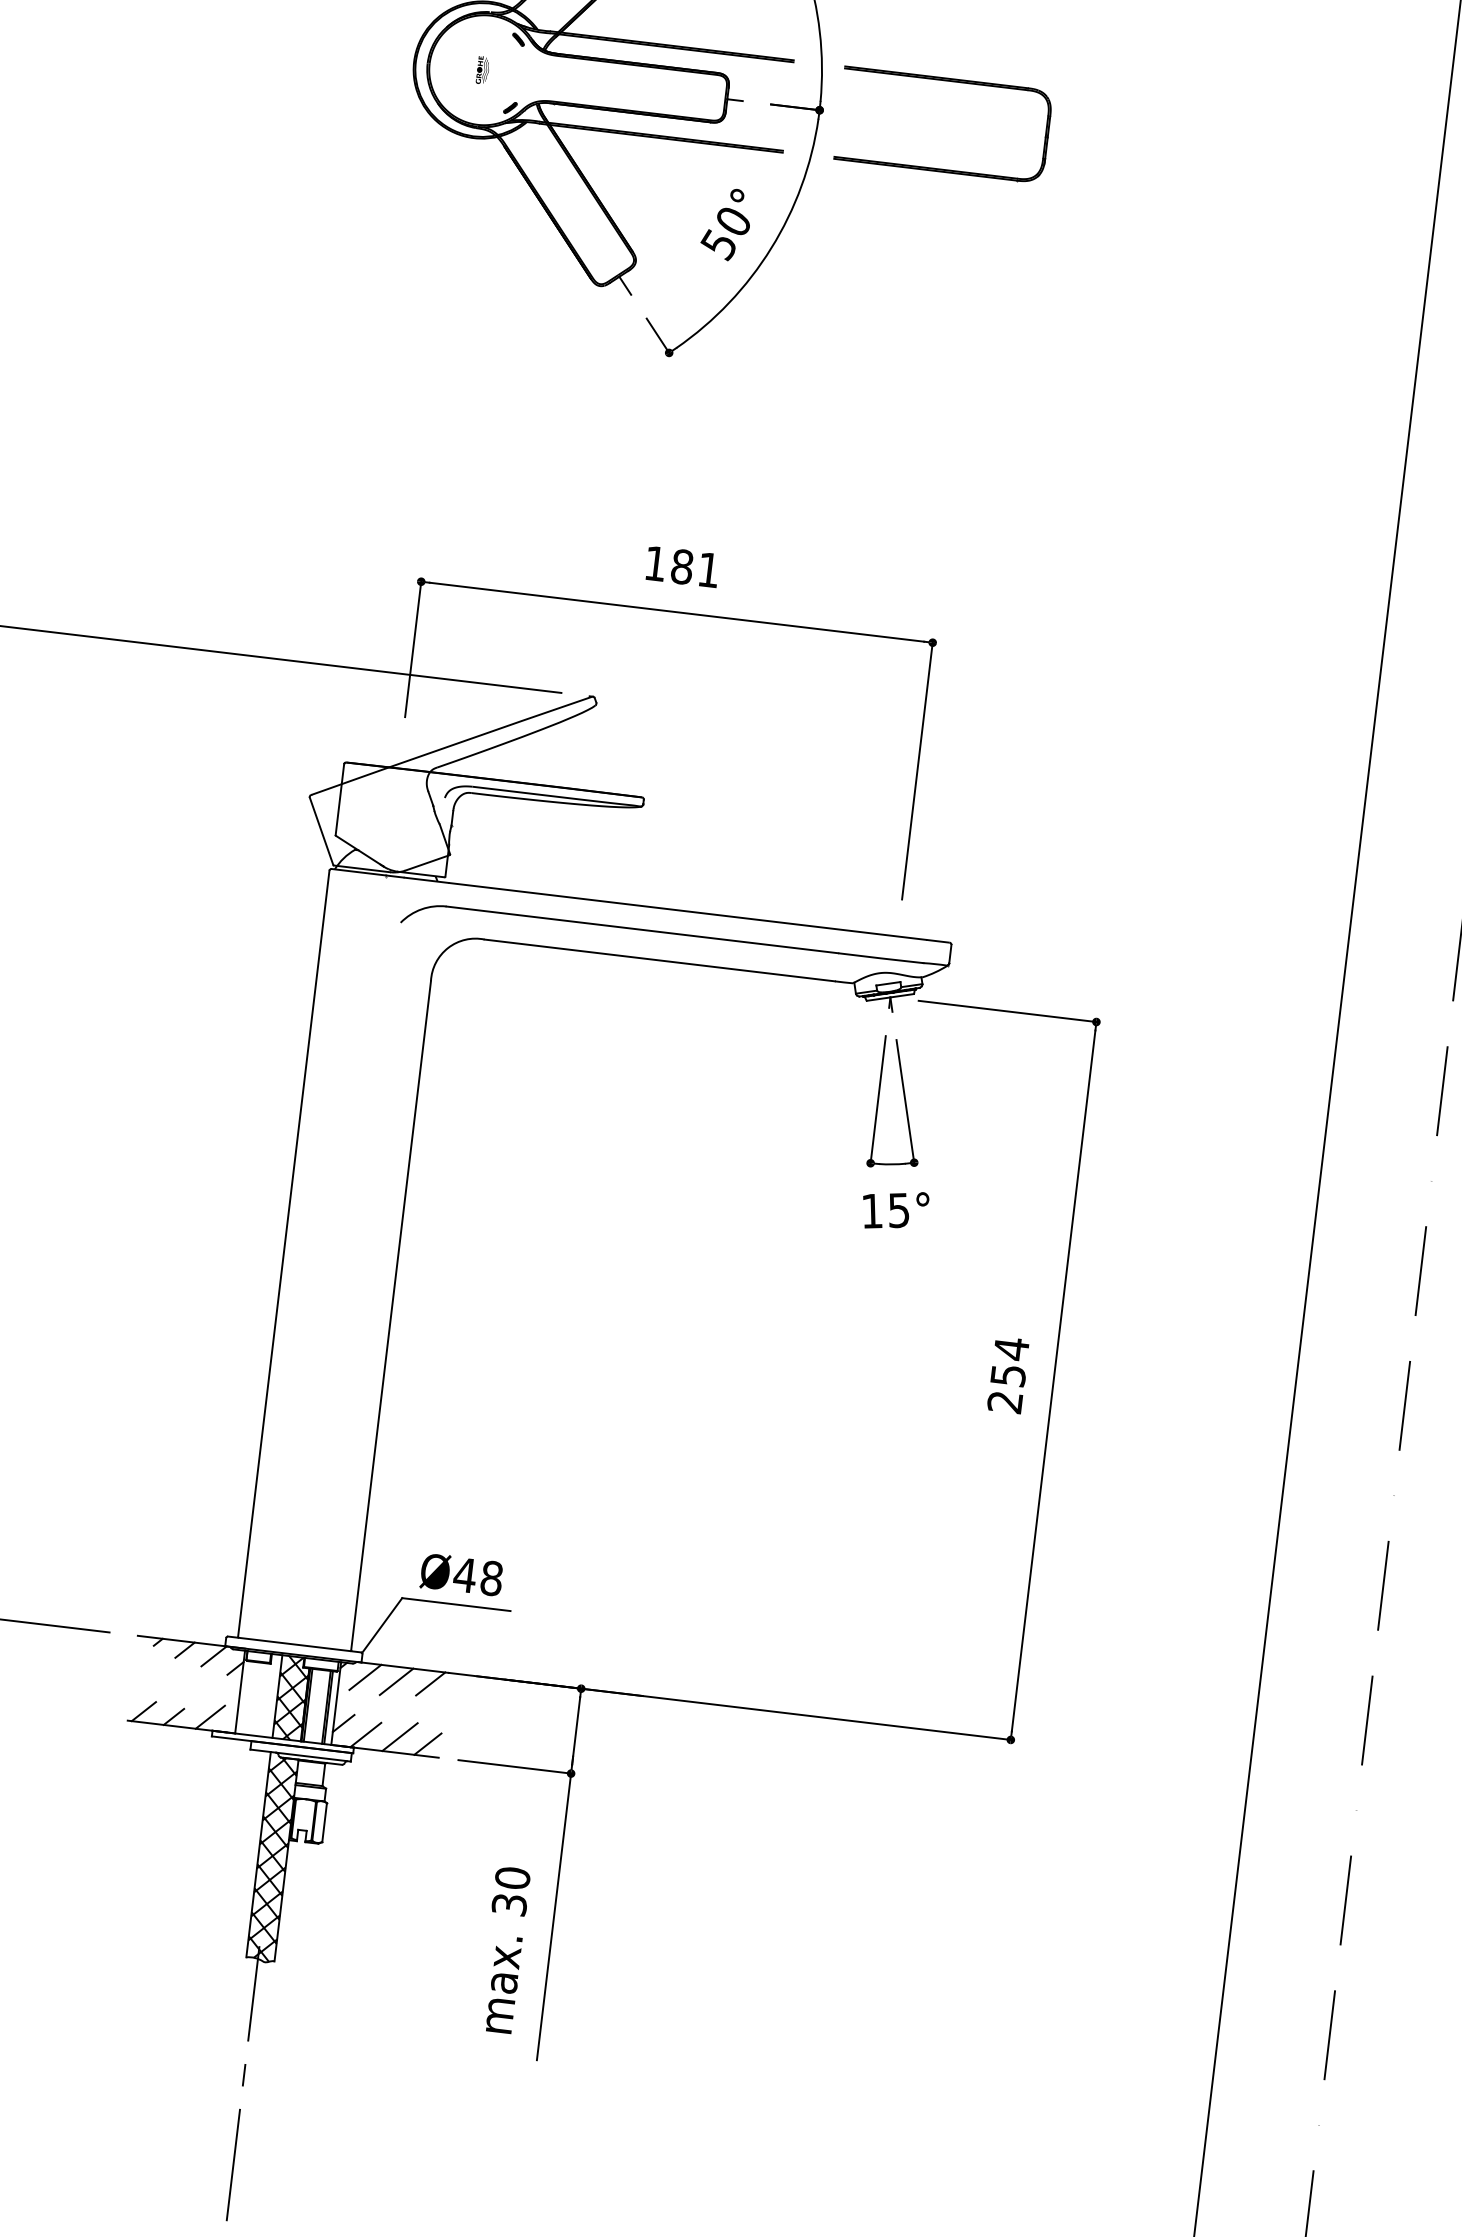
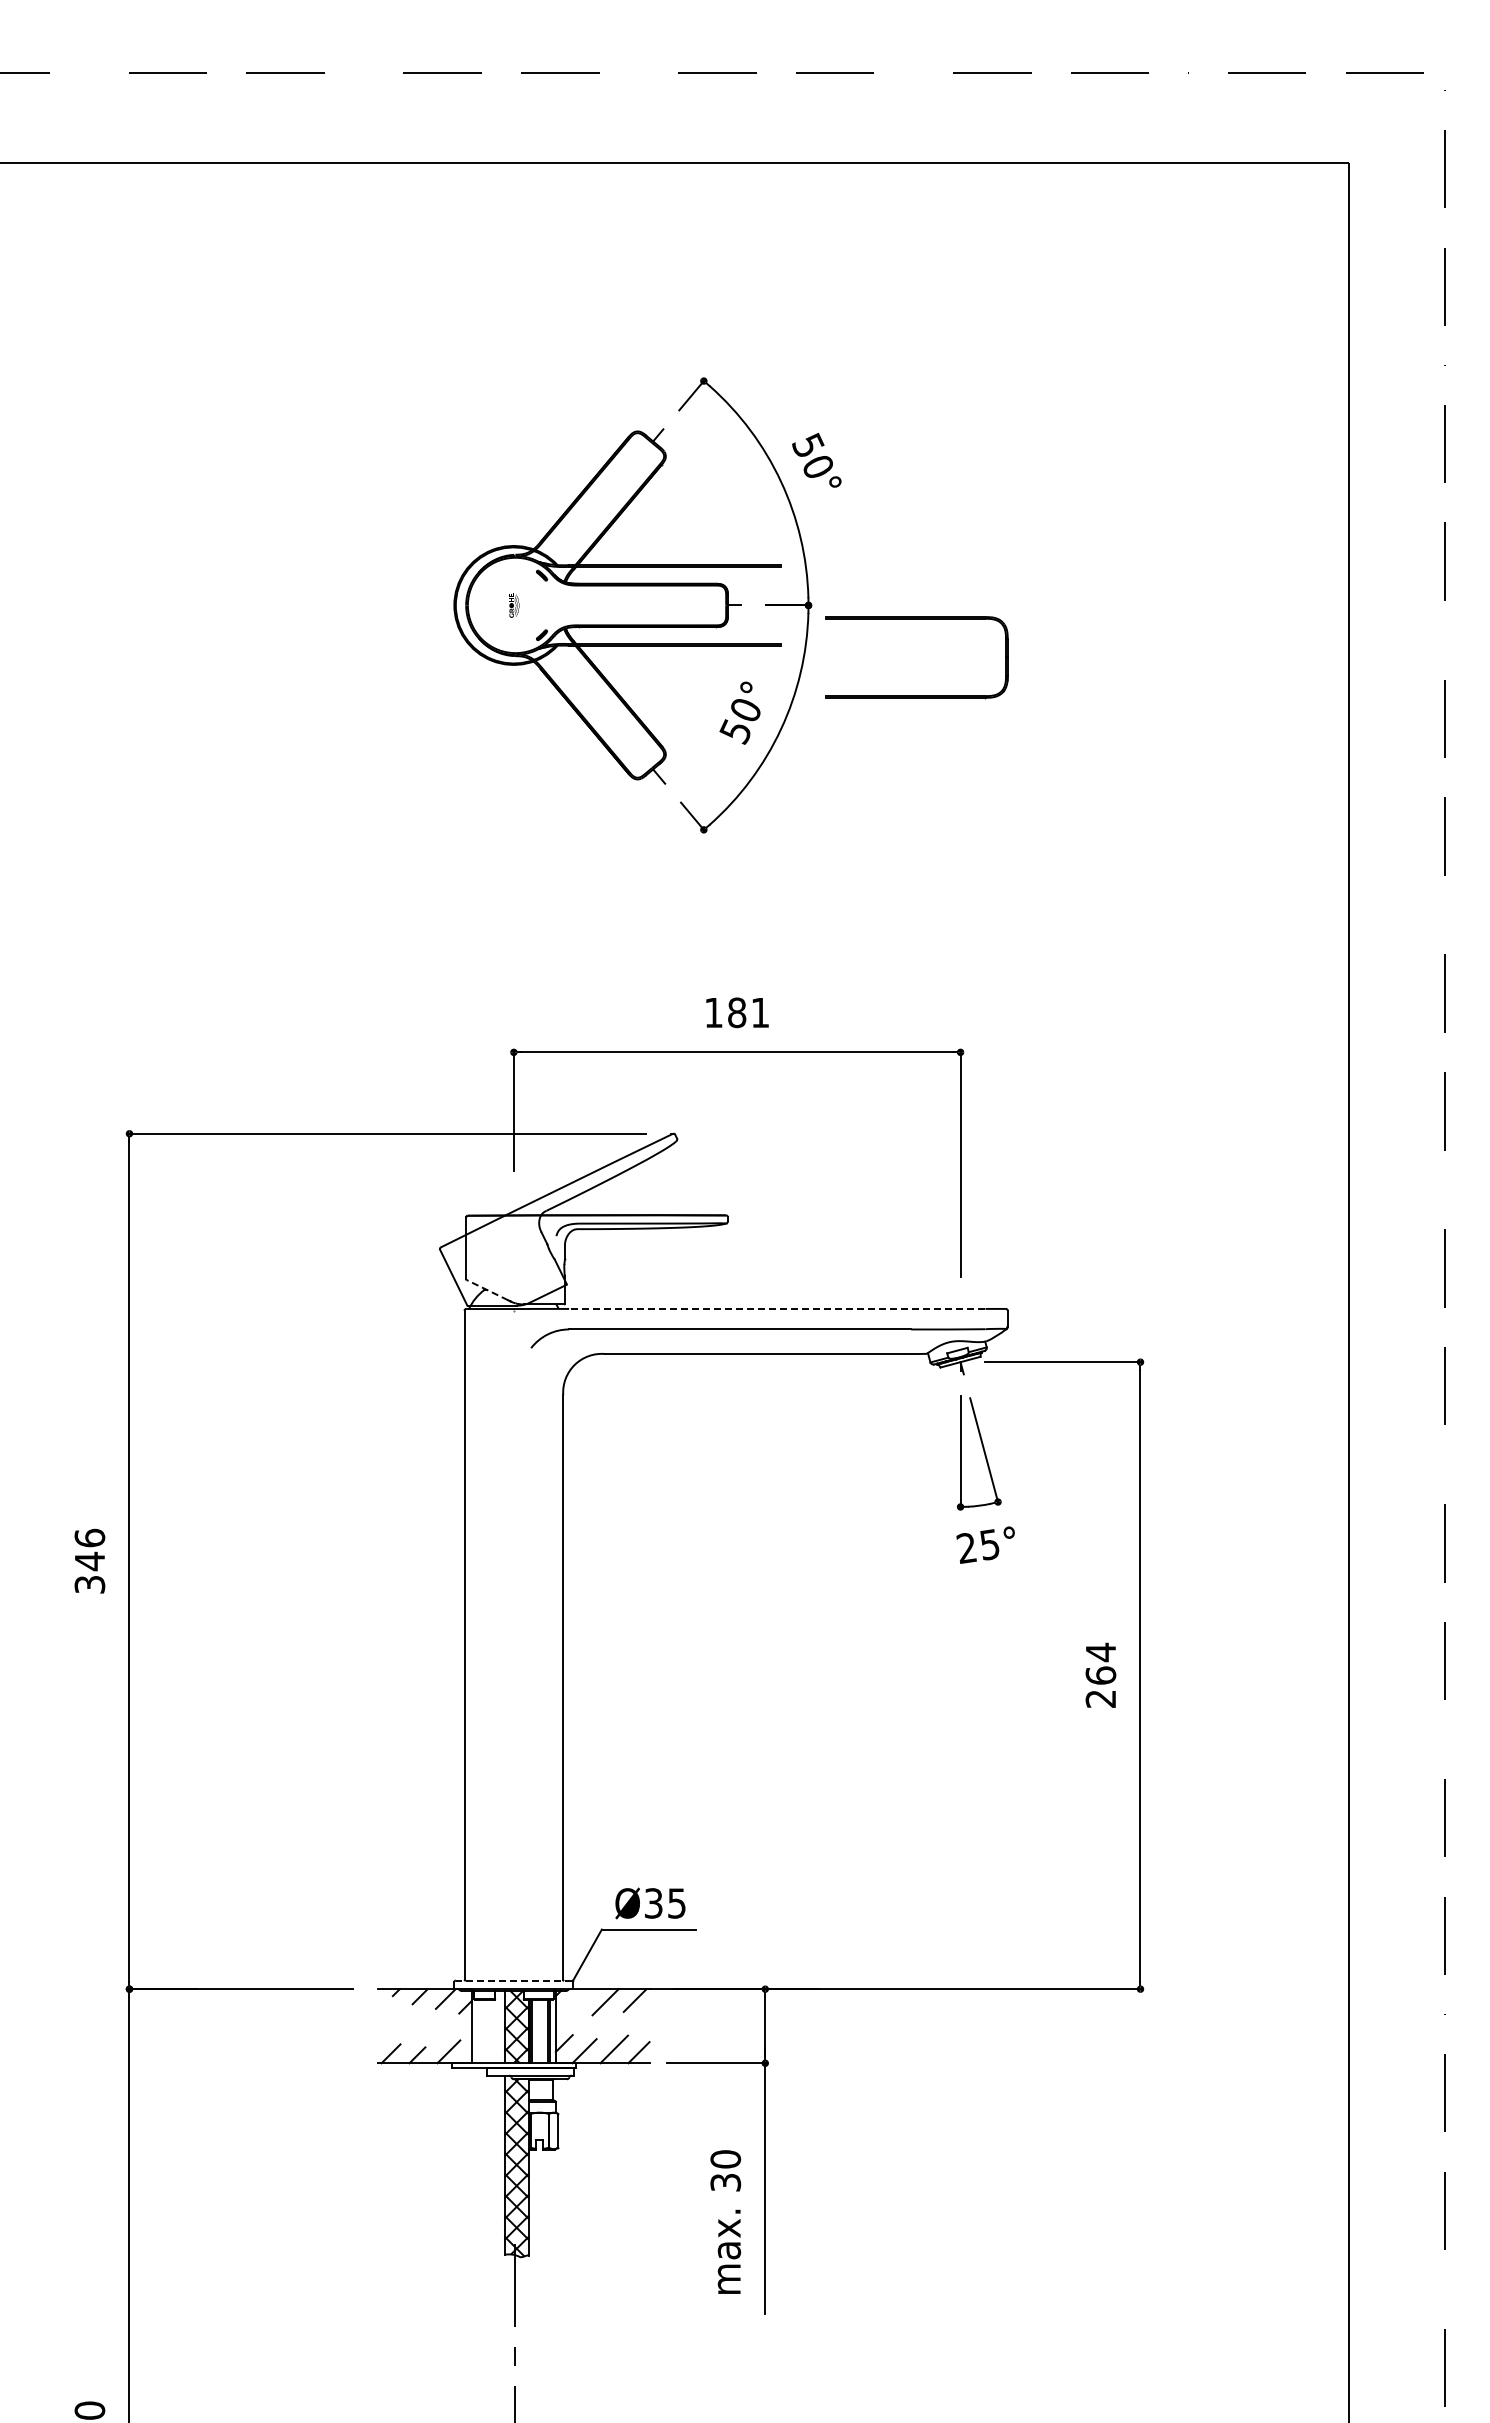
part: (948, 81) -> (916, 619), moved
line: (357, 849) -> (486, 1289), solid -> dashed
line: (686, 910) -> (776, 1308), solid -> dashed
text: (871, 1211) -> (966, 1548), 15° -> 25°
text: (1007, 1375) -> (1100, 1675), 254 -> 264
text: (478, 1576) -> (665, 1903), Ø48 -> Ø35
line: (294, 1644) -> (513, 1980), solid -> dashed
line: (364, 1677) -> (577, 2001), removed

